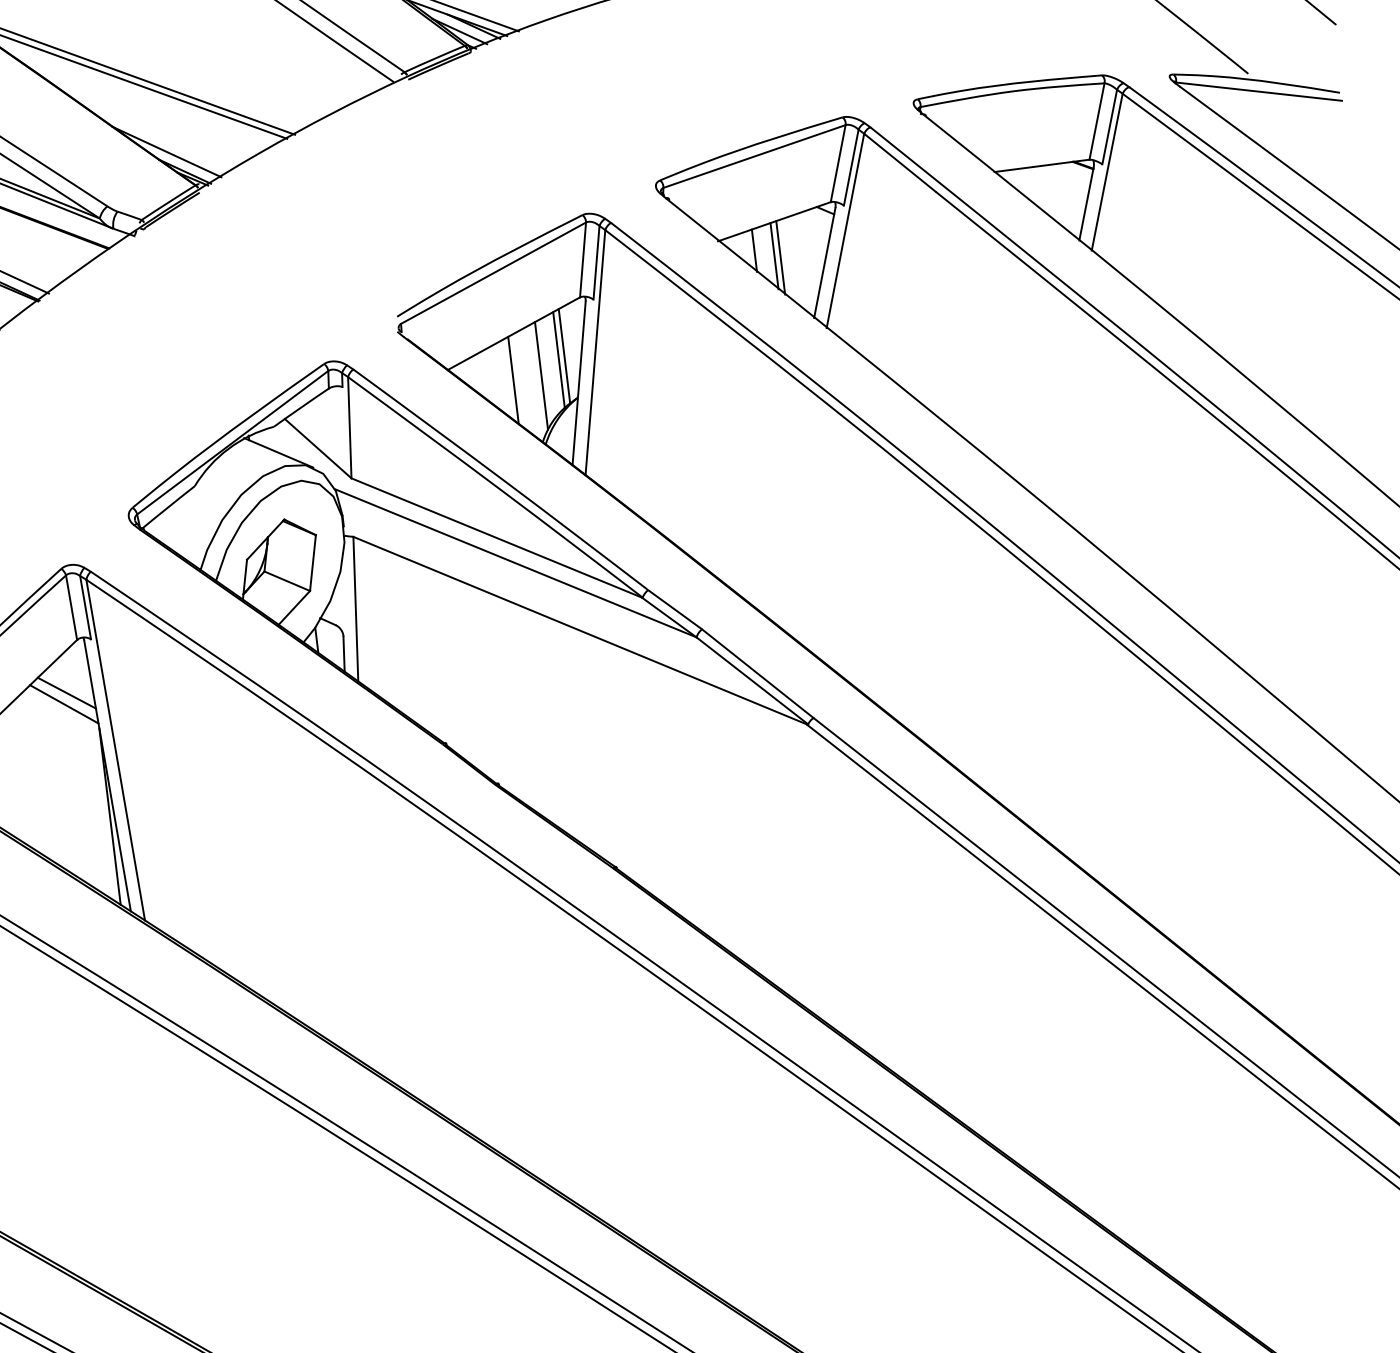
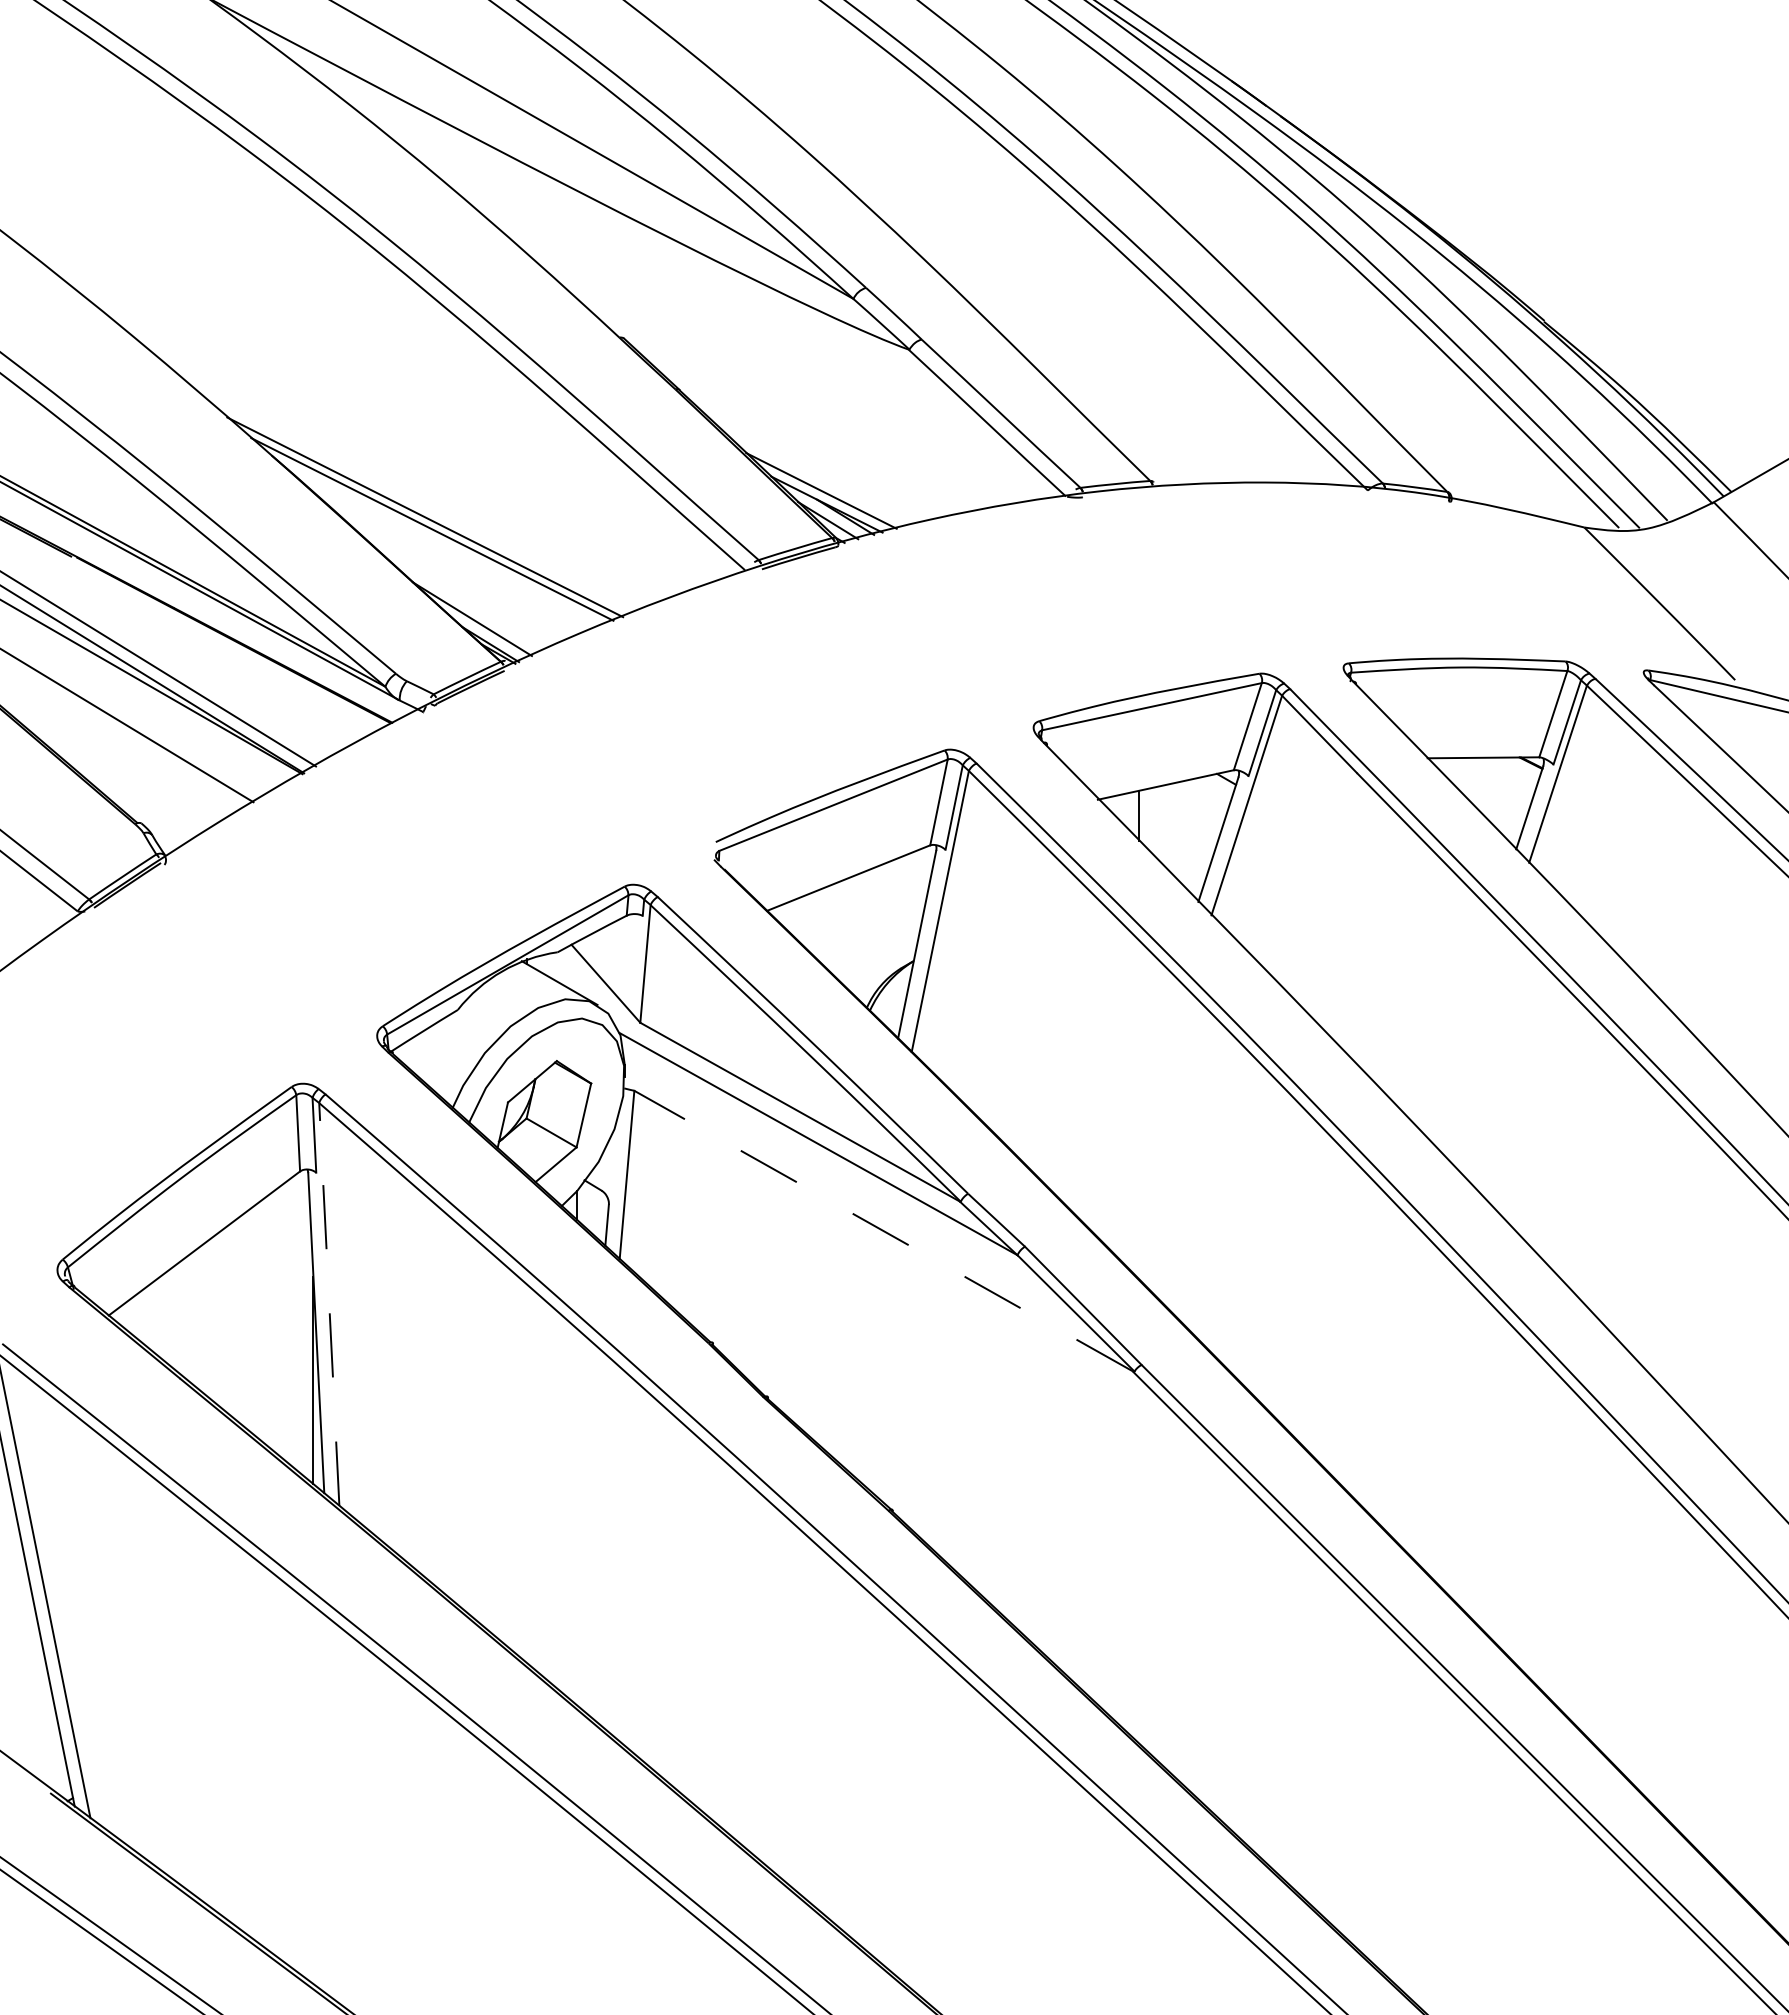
line: (774, 255) -> (1161, 824), removed
line: (781, 257) -> (1168, 827), removed
line: (563, 355) -> (903, 910), removed
line: (559, 359) -> (897, 914), removed
line: (541, 375) -> (874, 930), removed
line: (513, 379) -> (841, 931), removed
line: (579, 630) -> (883, 1230), solid -> dashed
line: (66, 693) -> (280, 1231), removed
line: (64, 704) -> (276, 1244), removed
line: (115, 750) -> (329, 1304), solid -> dashed

